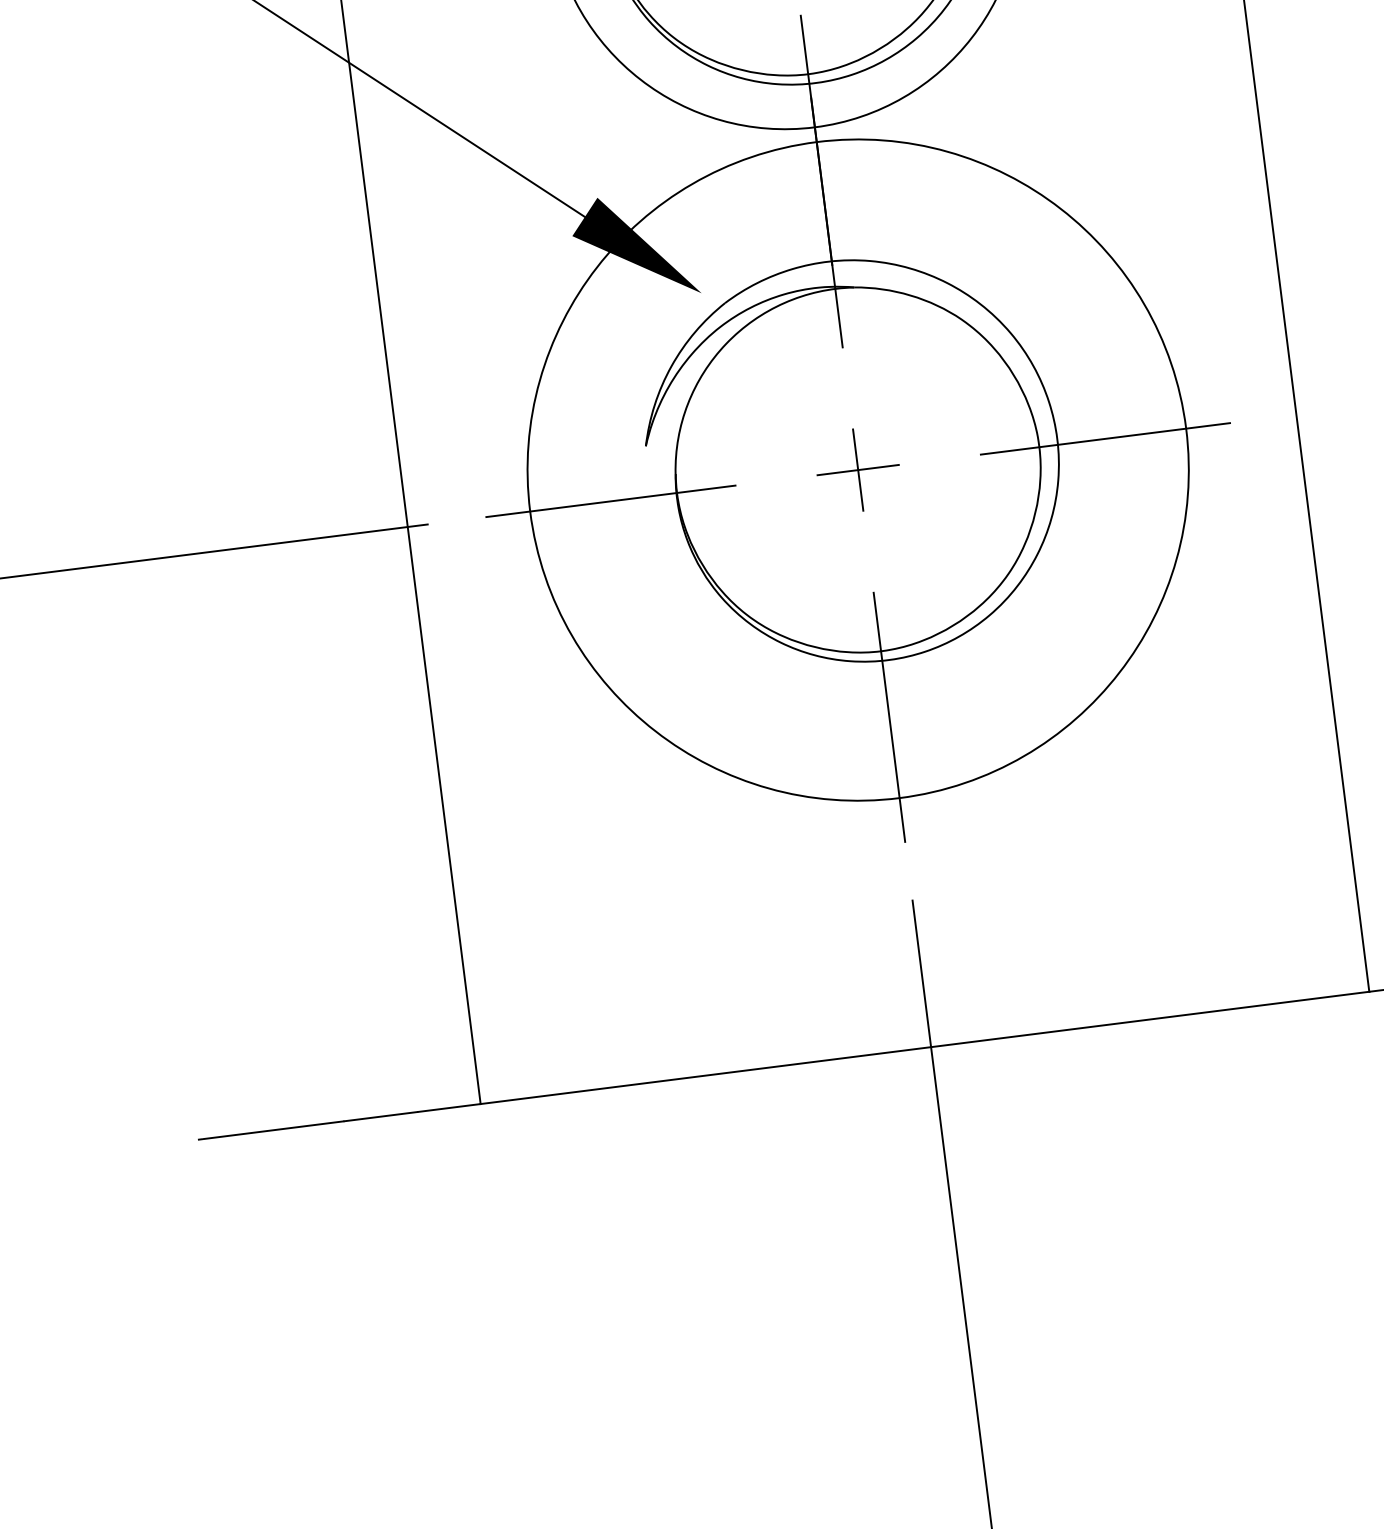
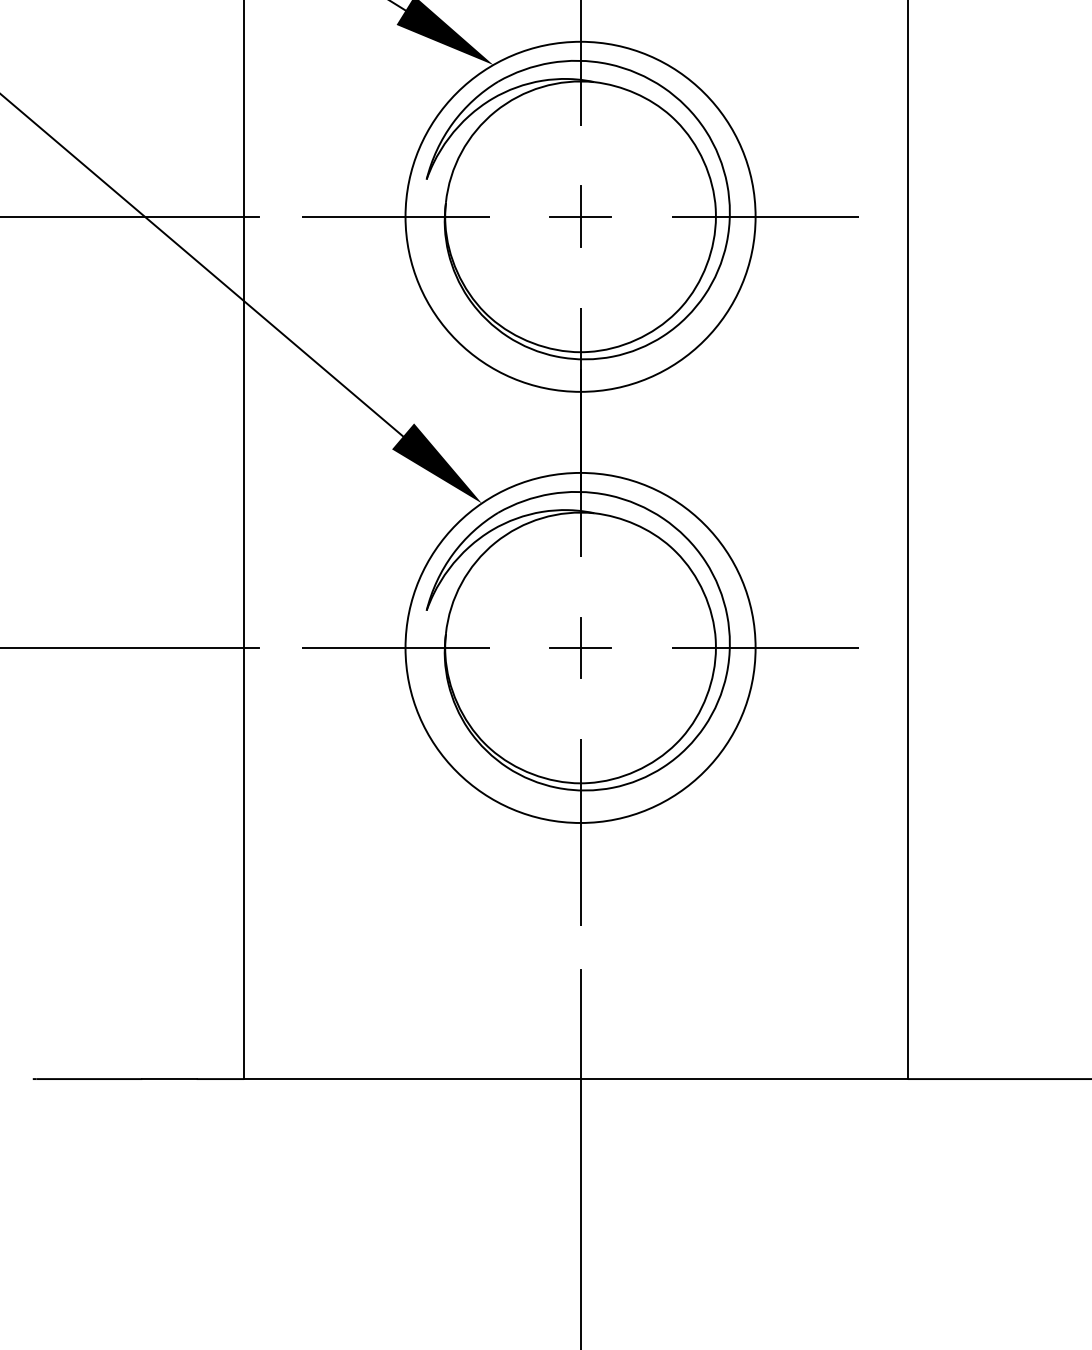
circle: (858, 469) -> (580, 647), size x0.71

